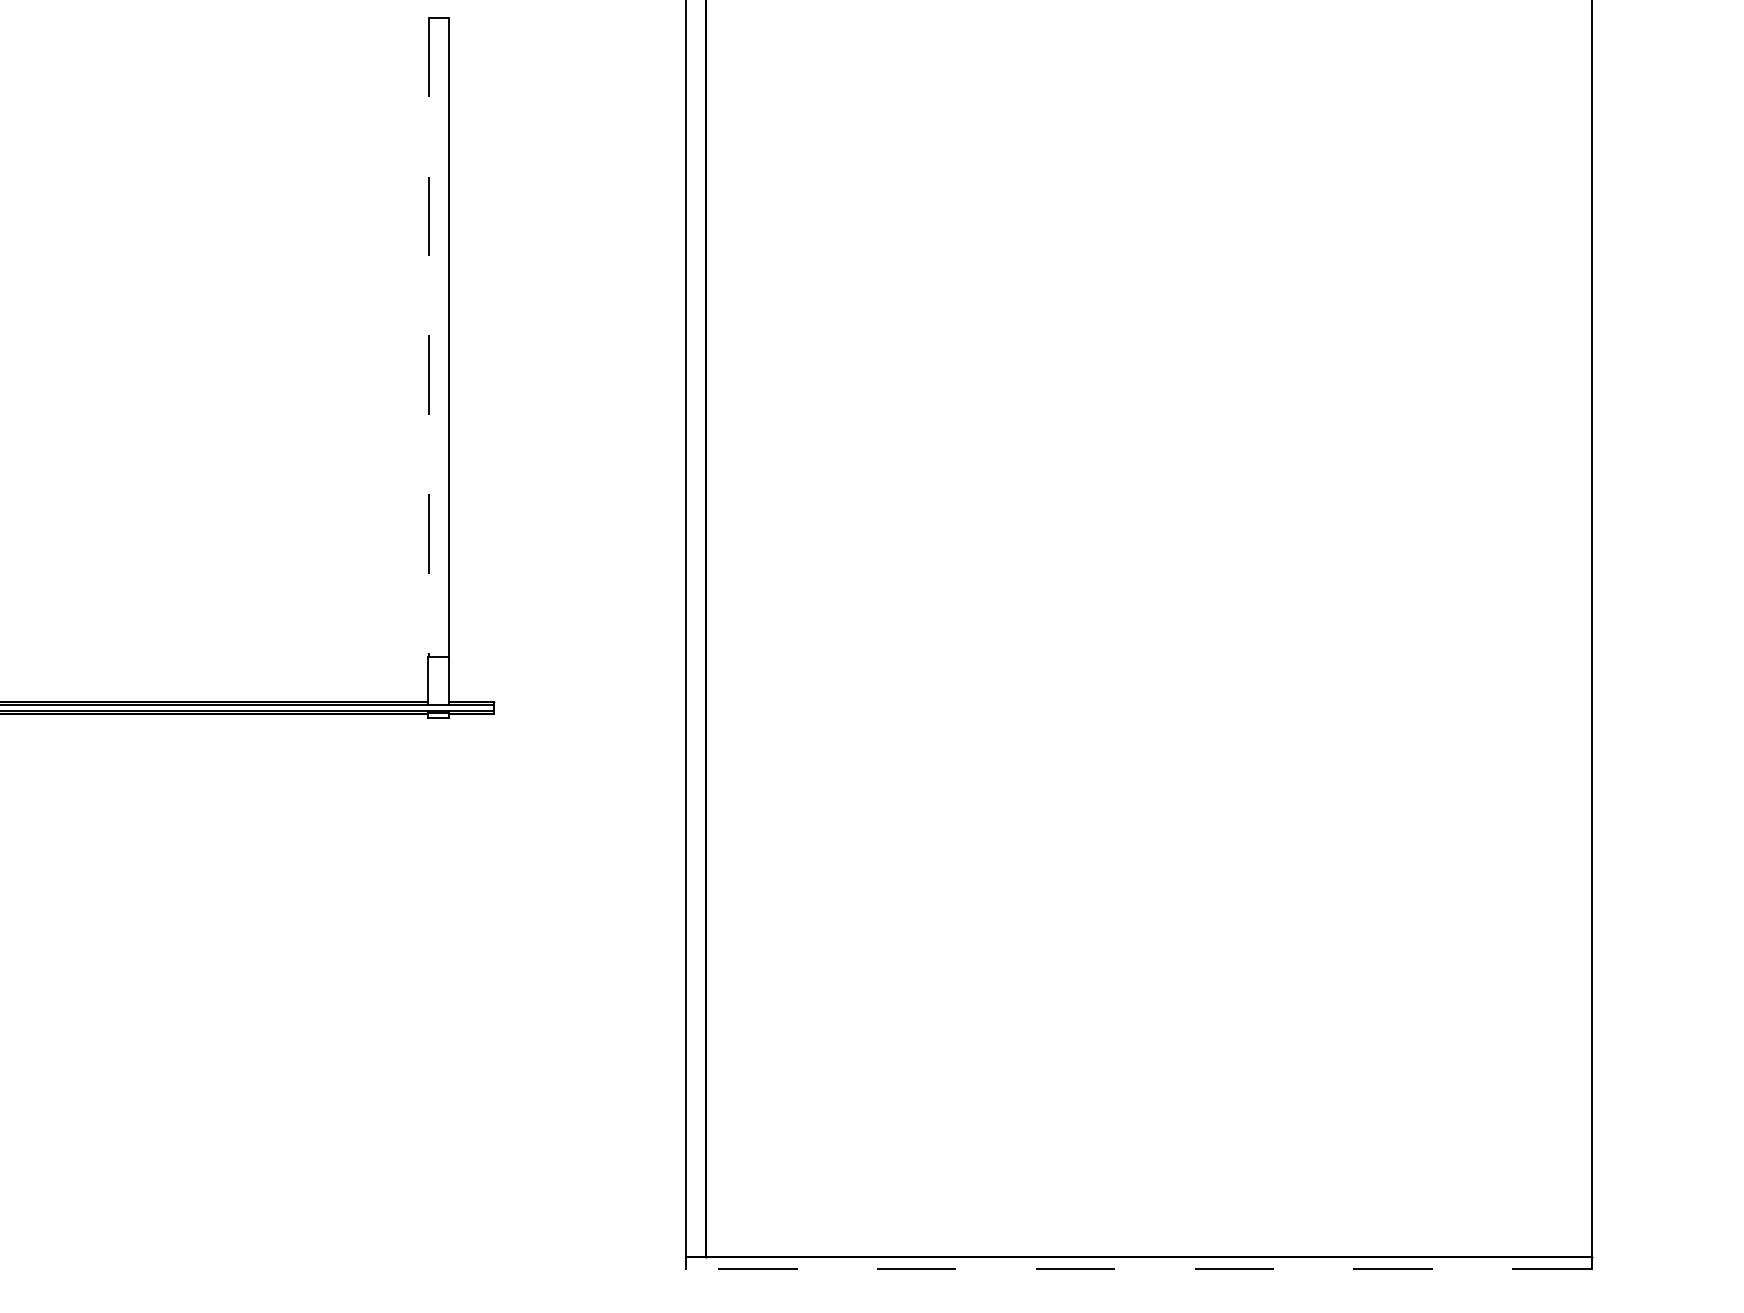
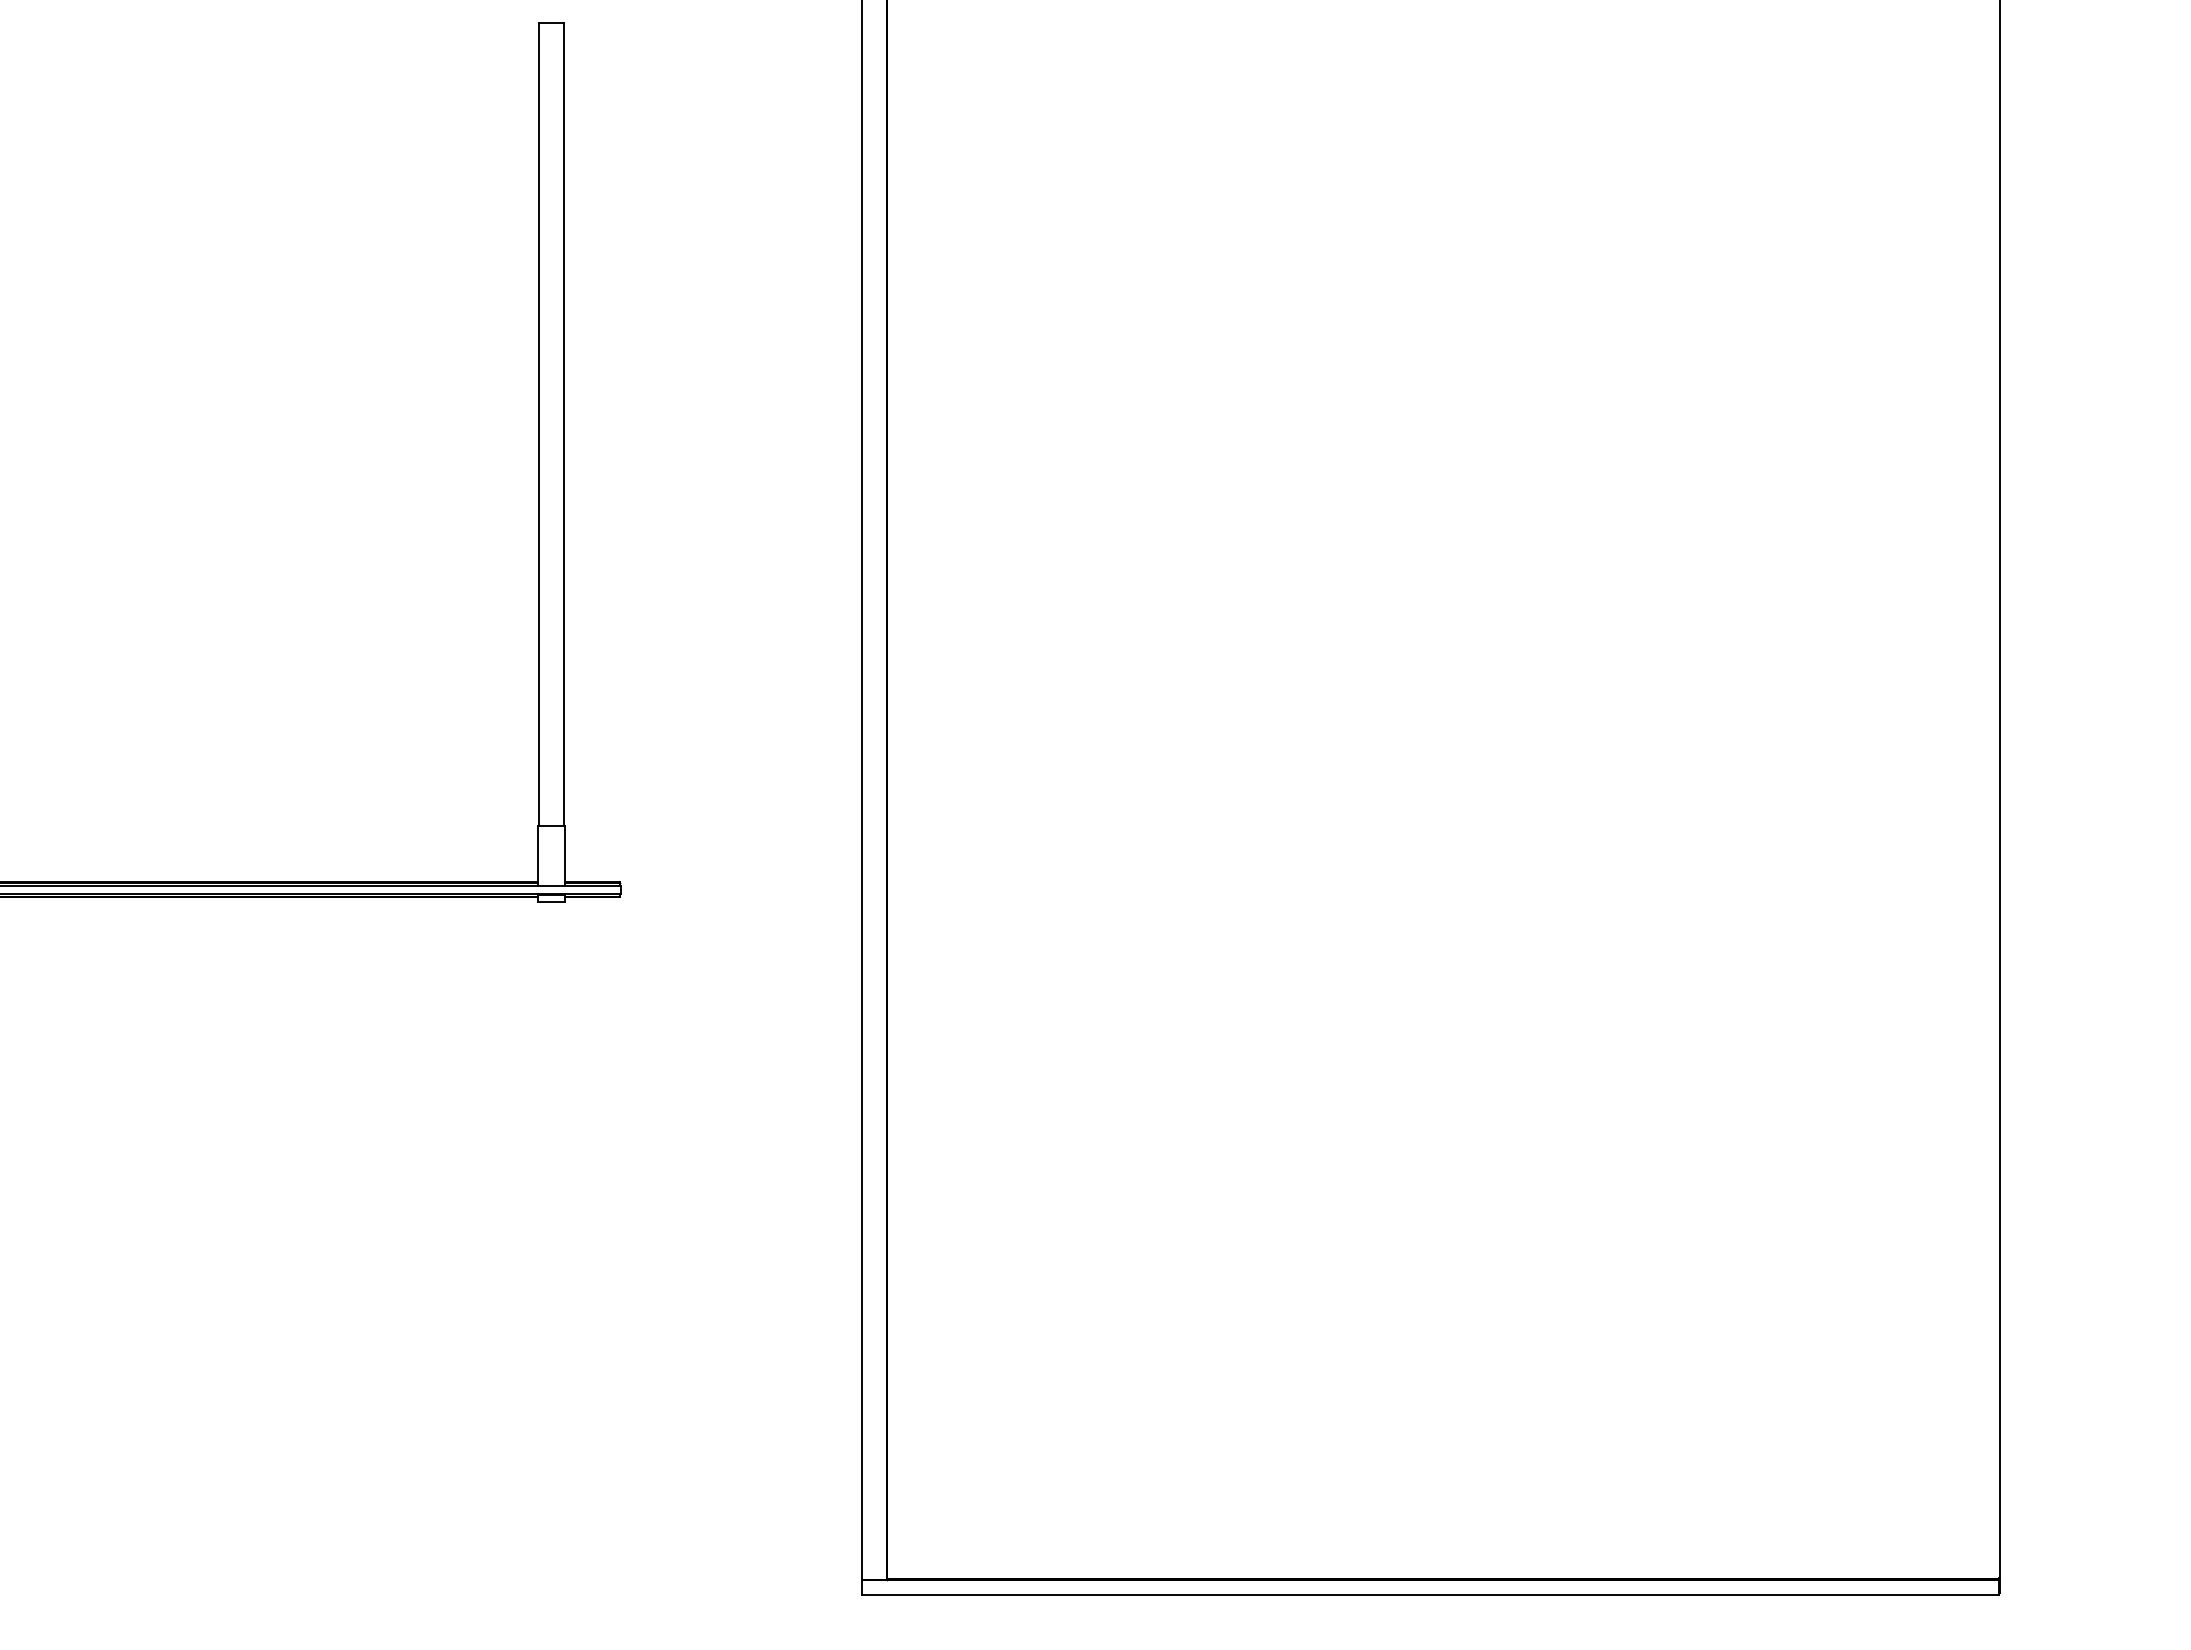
line: (428, 337) -> (538, 424), dashed -> solid
line: (1138, 1269) -> (1430, 1594), dashed -> solid

